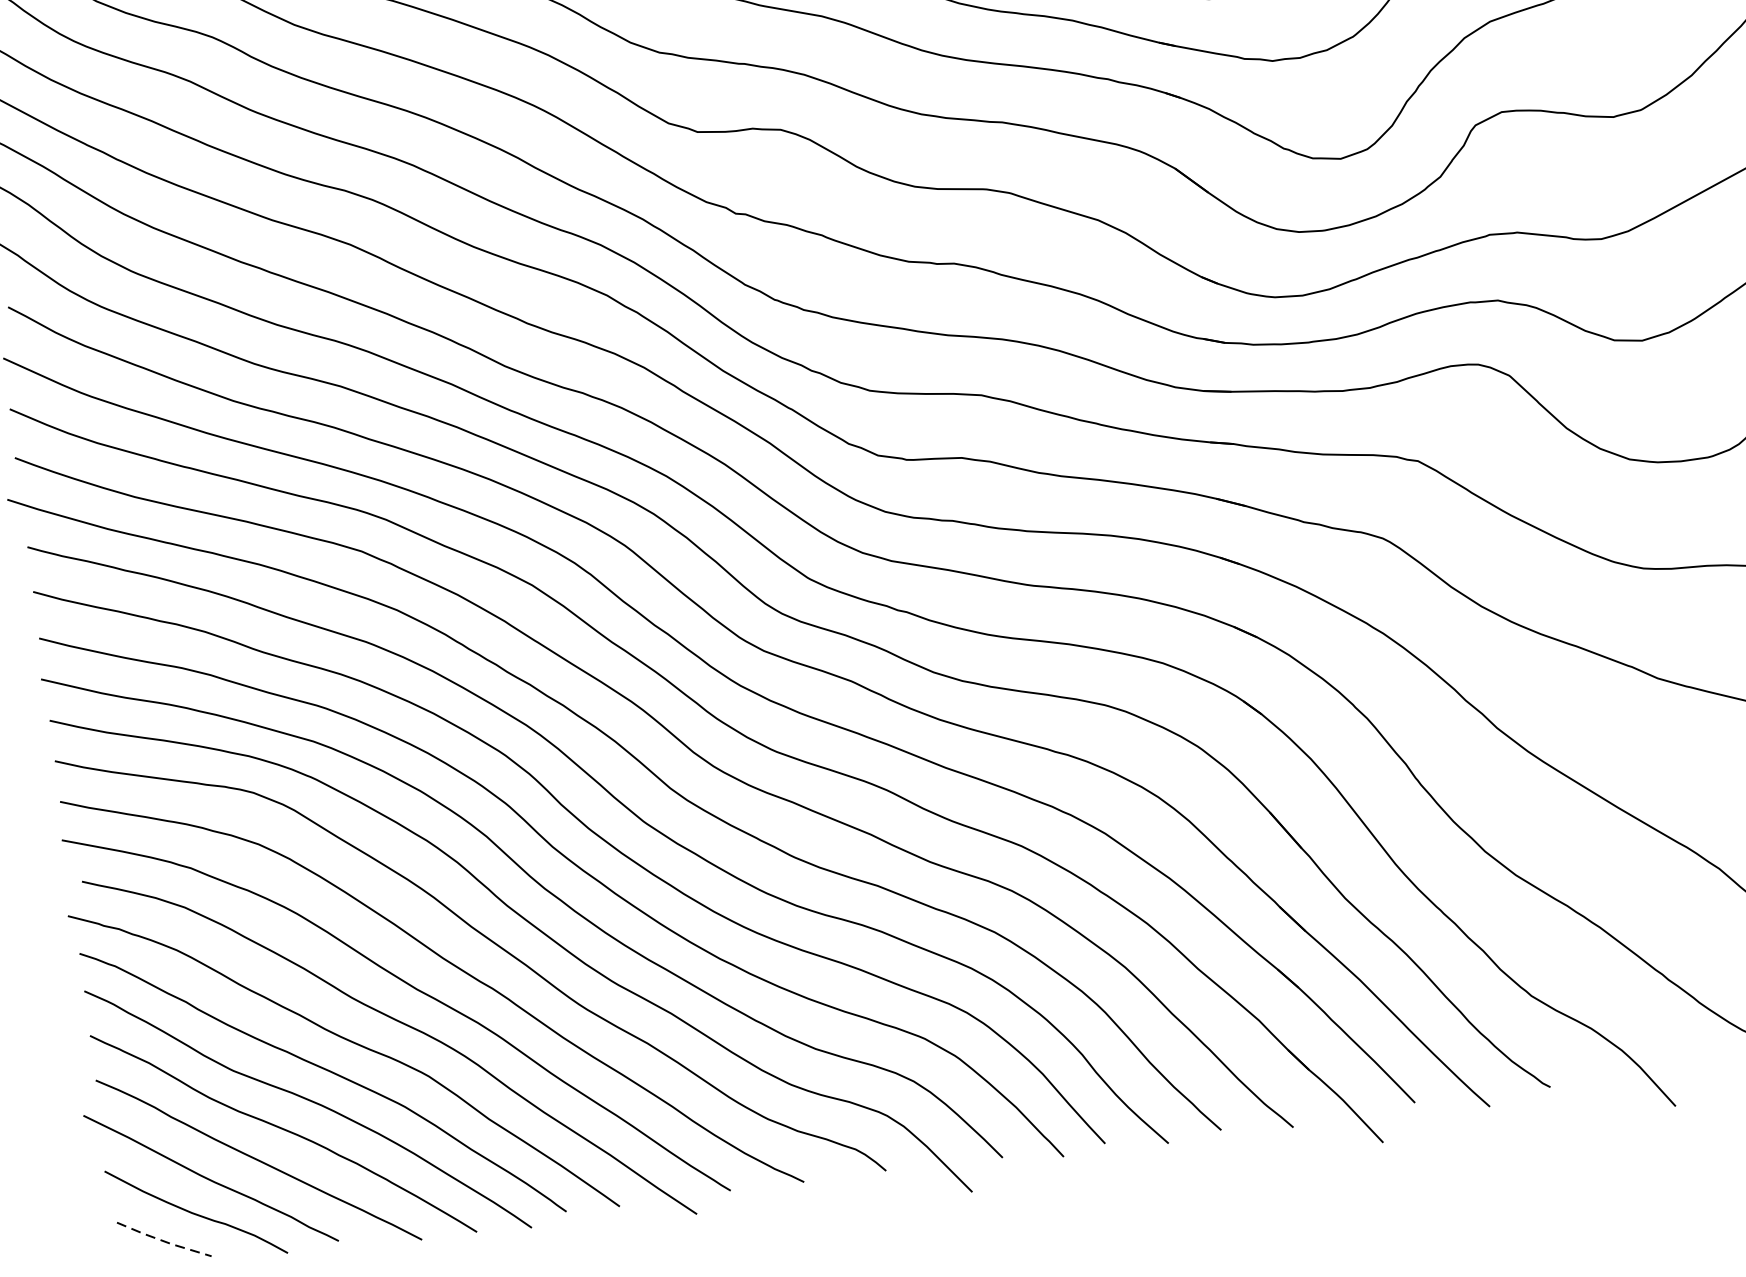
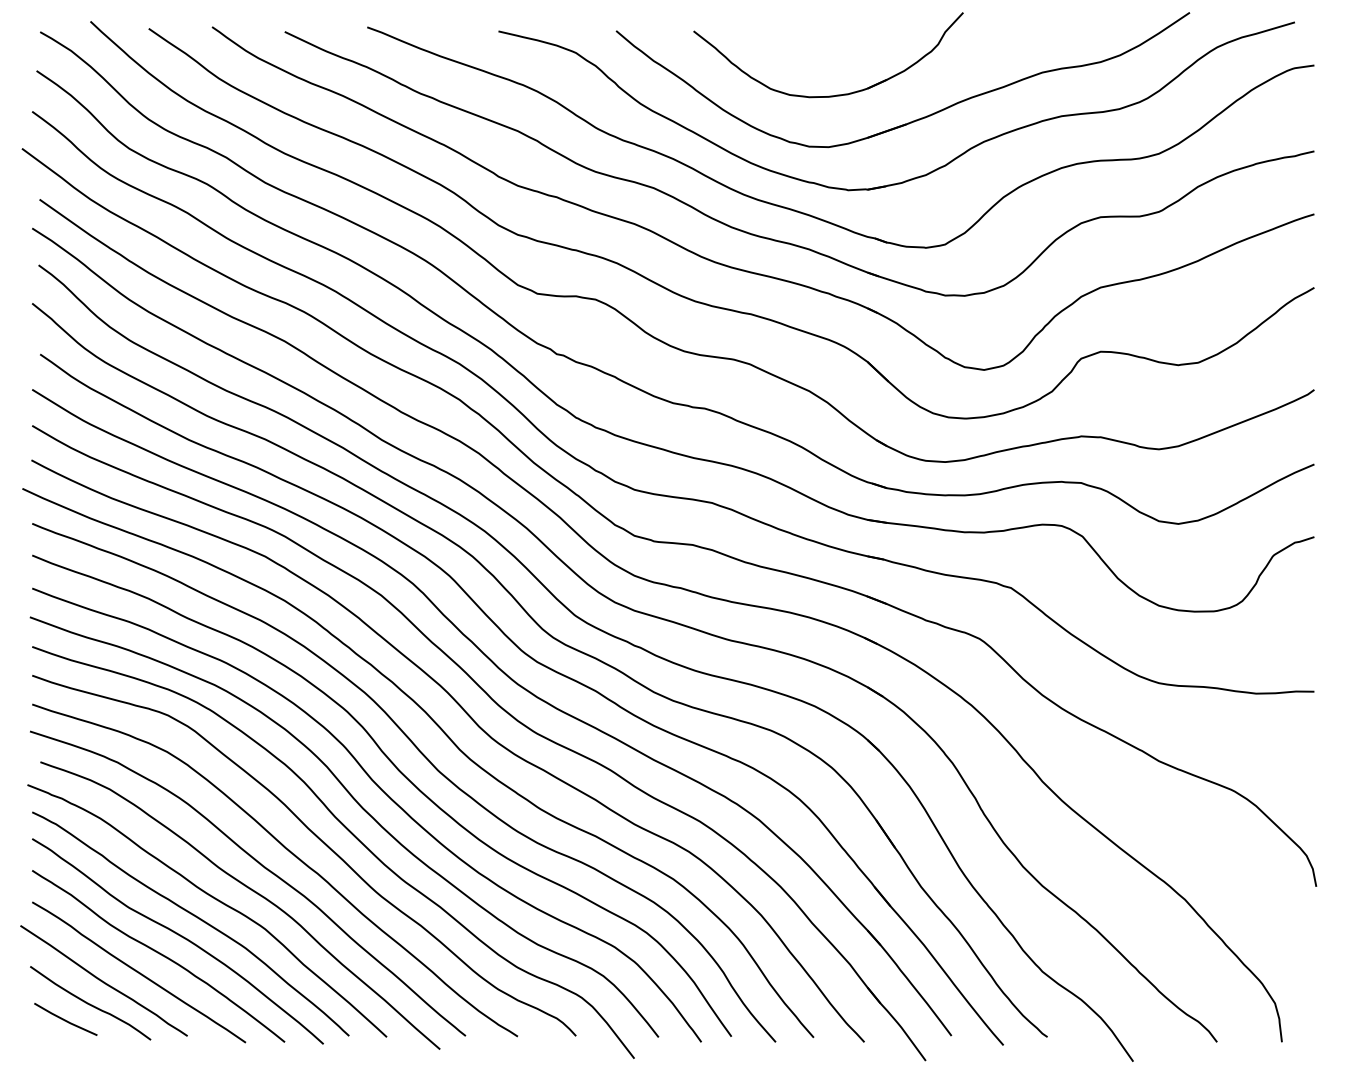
line: (163, 1241) -> (65, 1020), dashed -> solid

